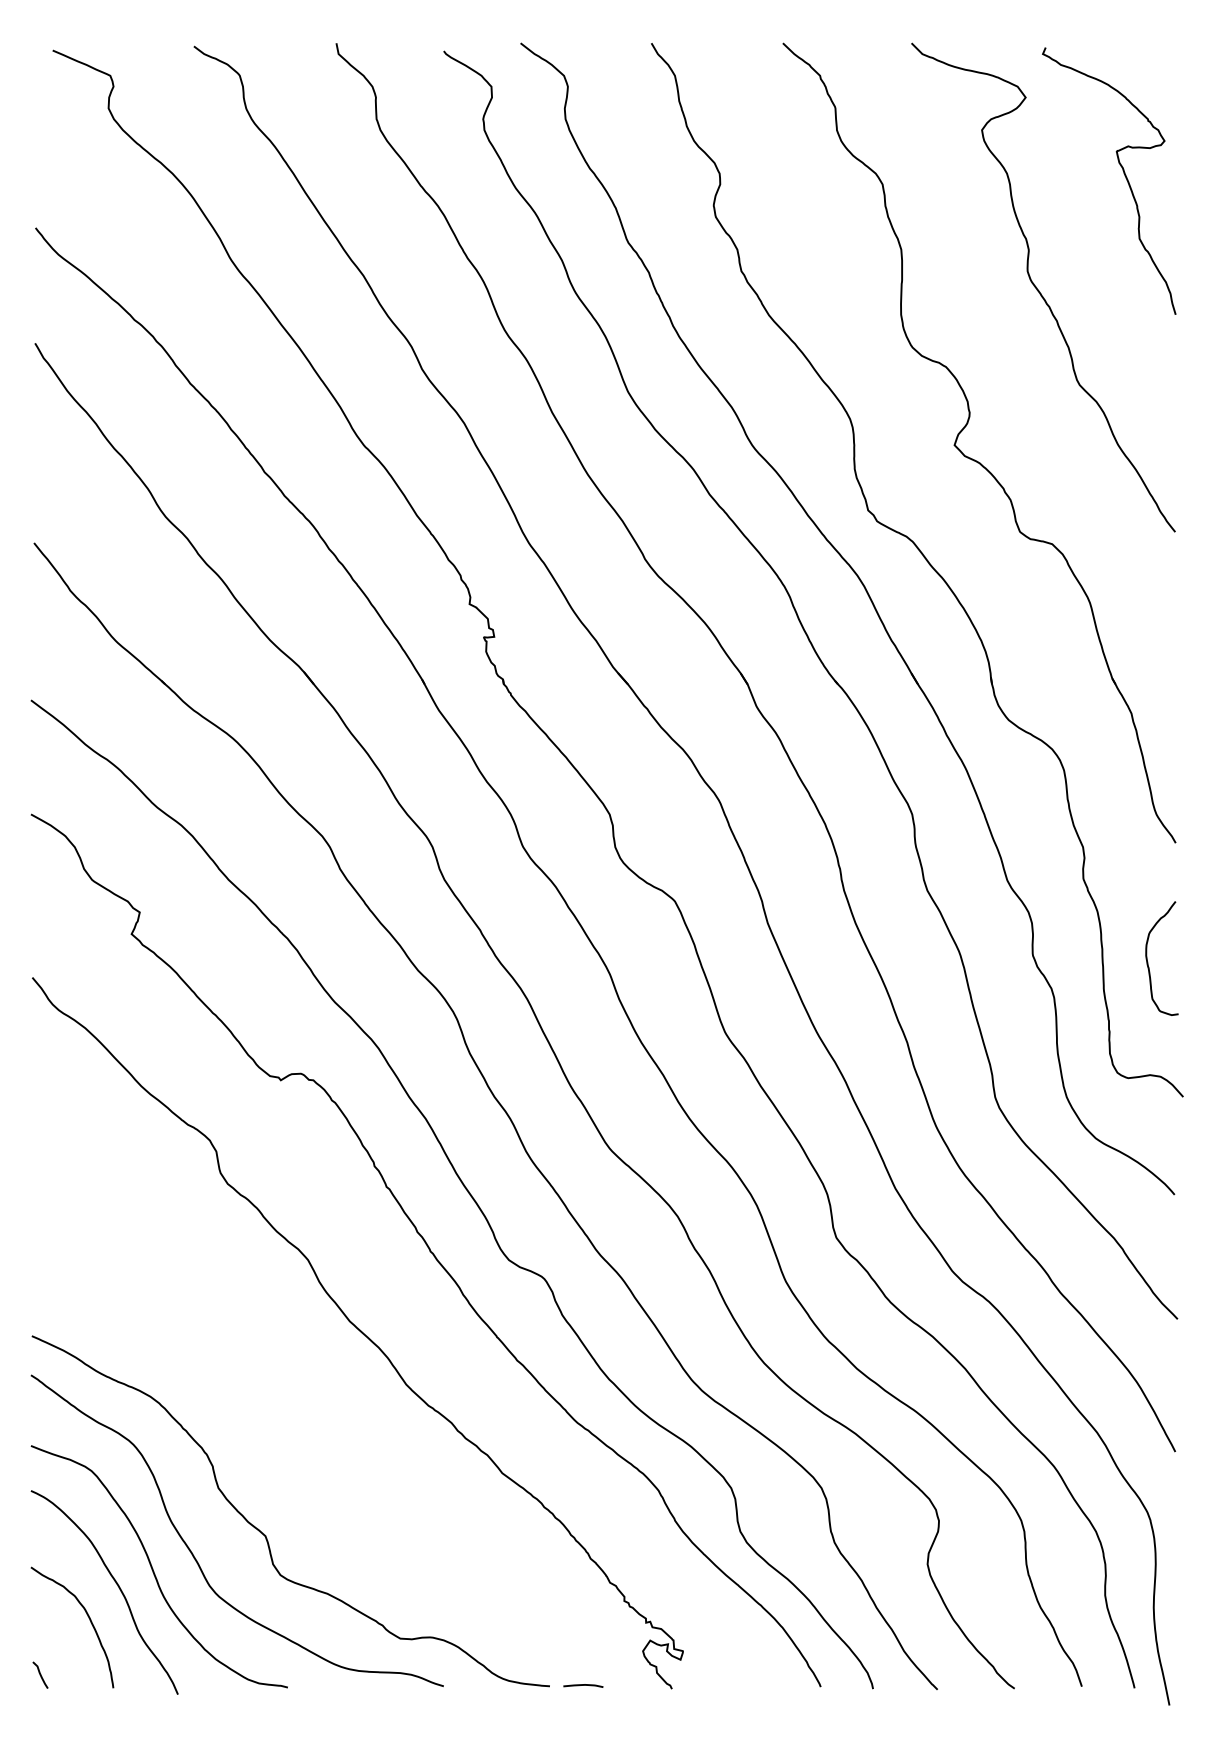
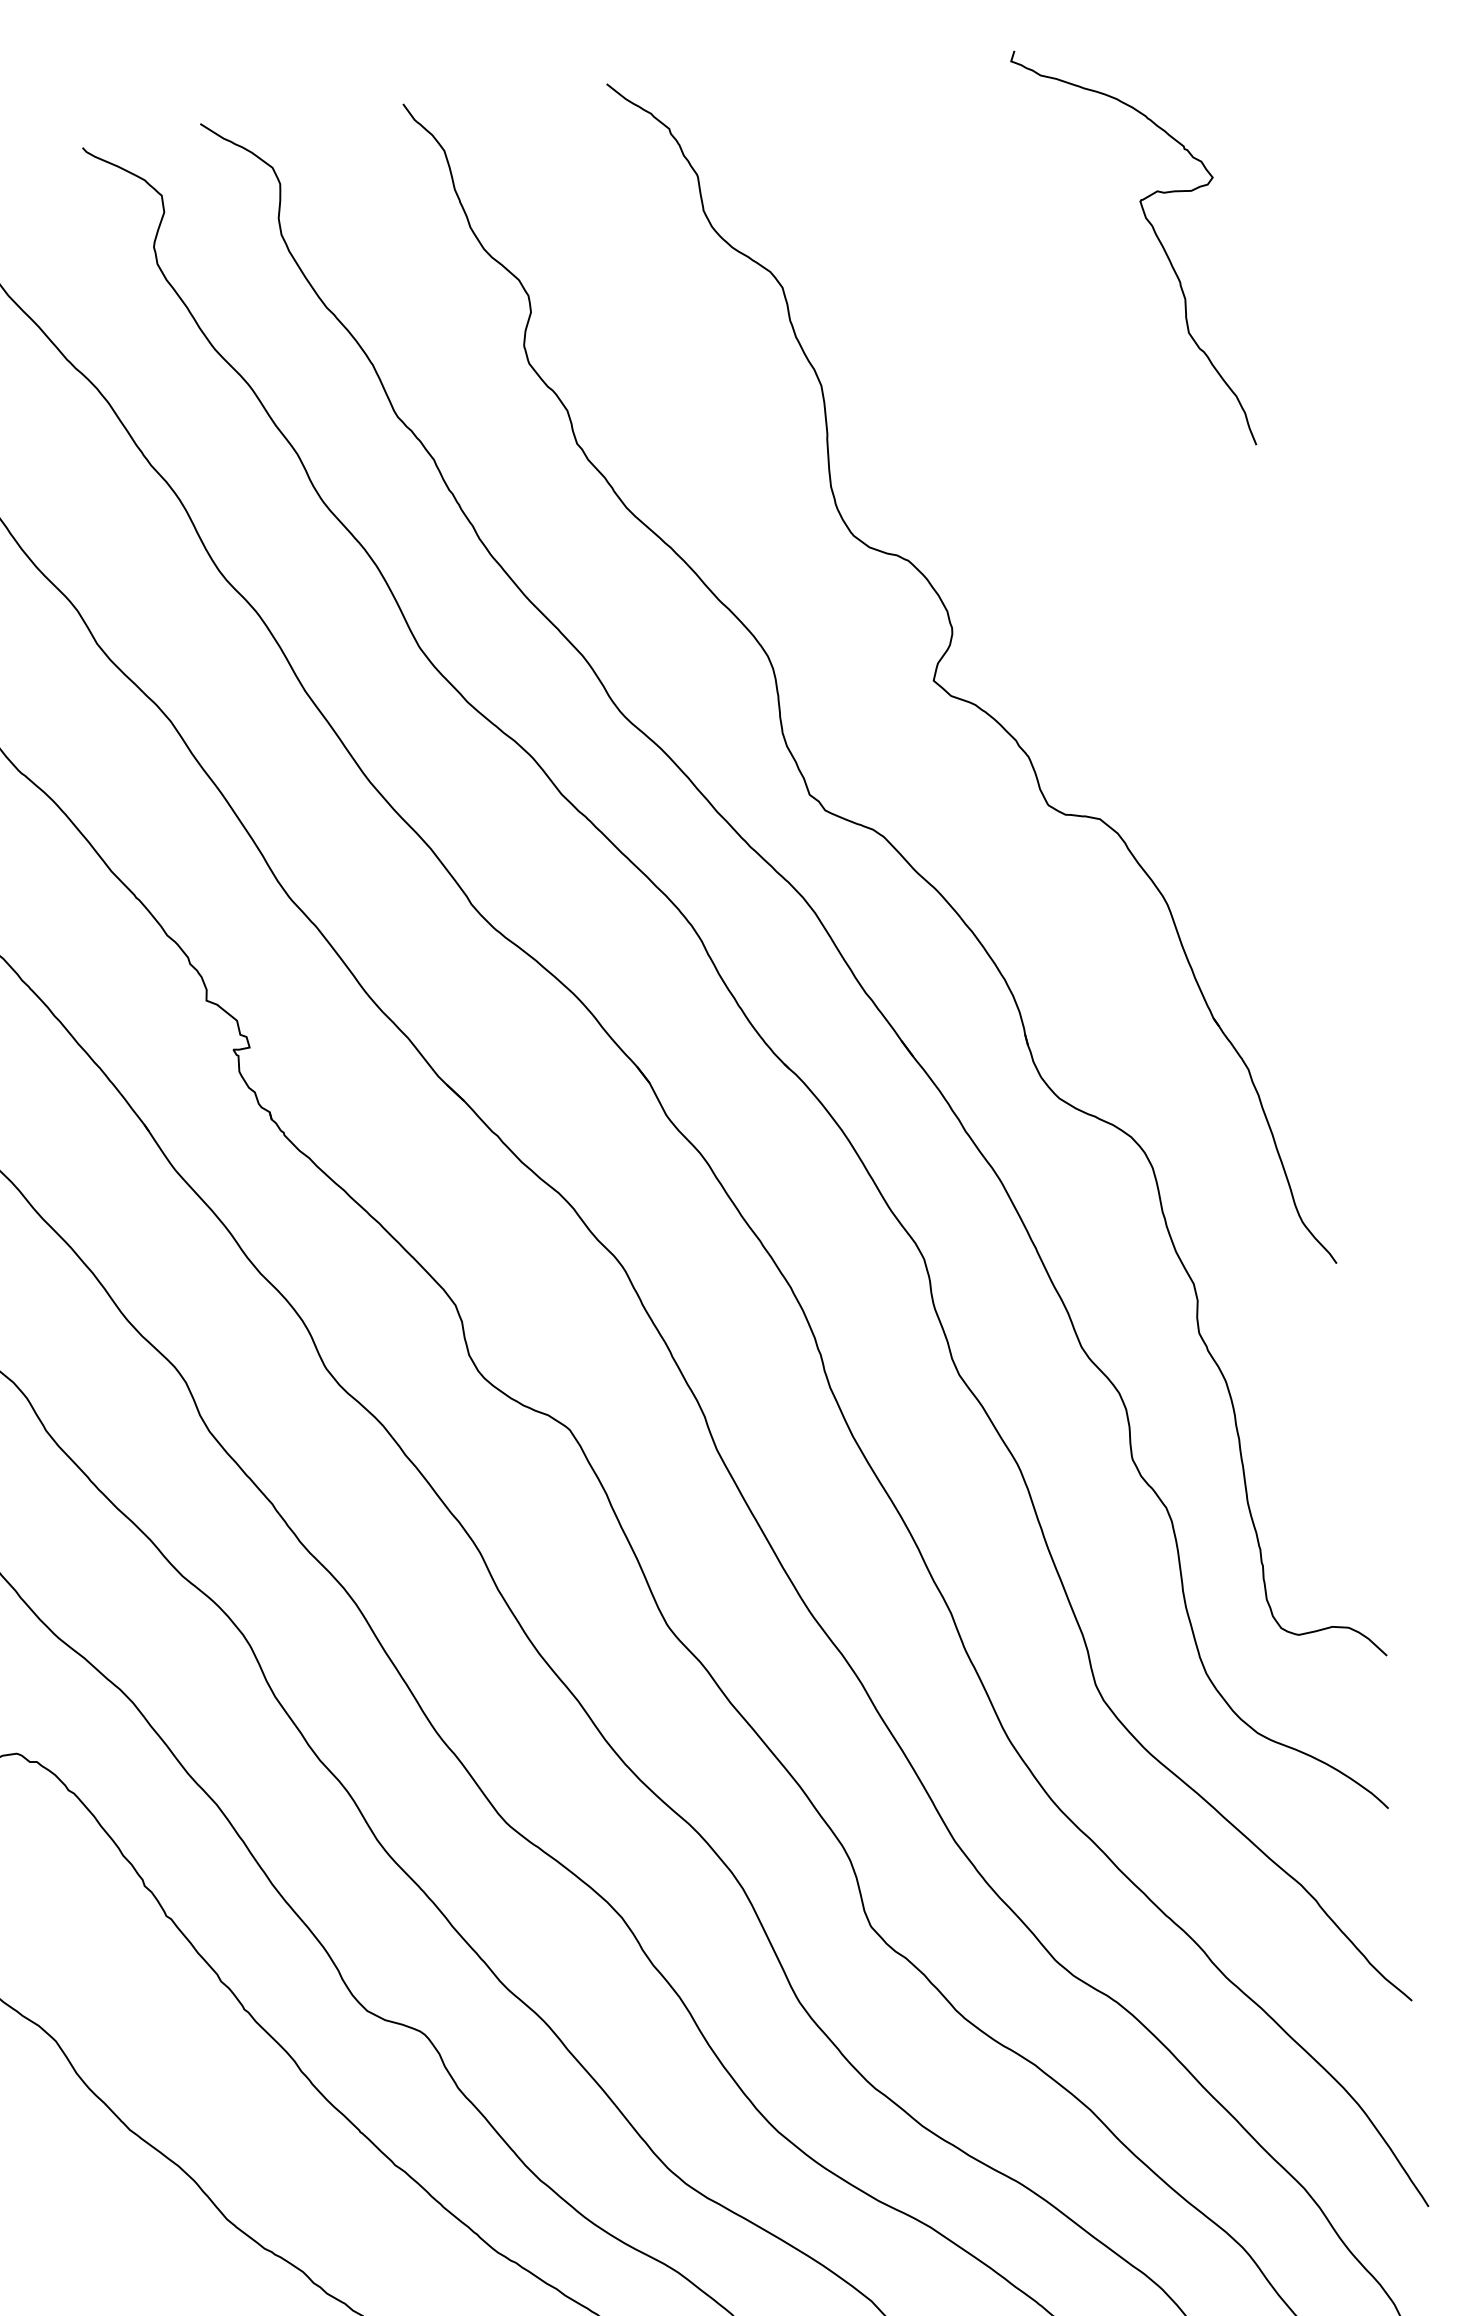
curve: (1039, 290) -> (1041, 428), removed
curve: (1148, 962) -> (1312, 1452), removed

